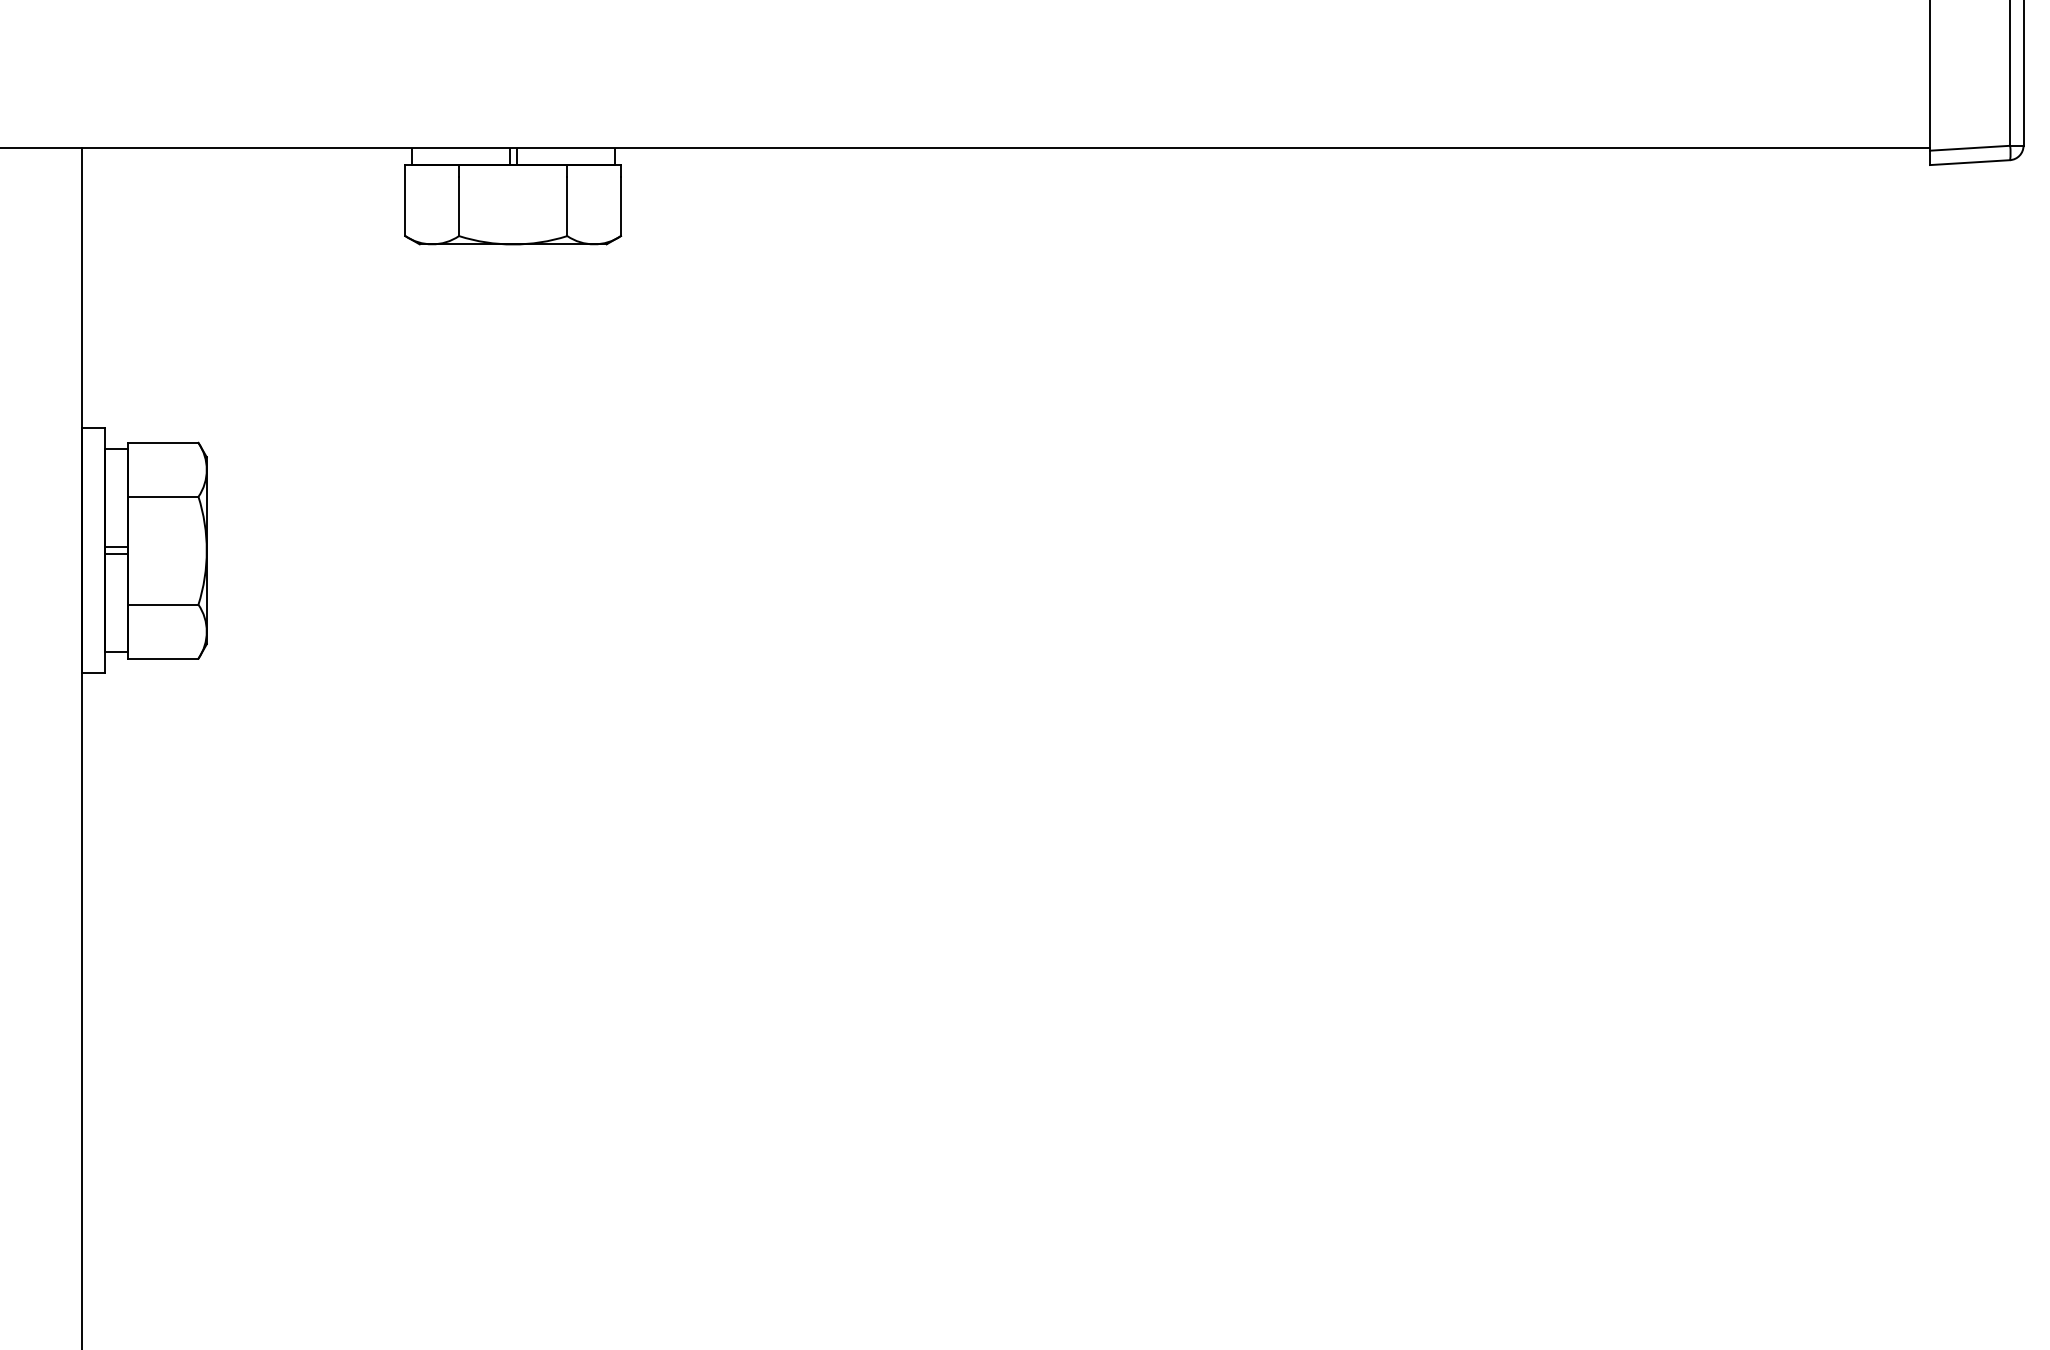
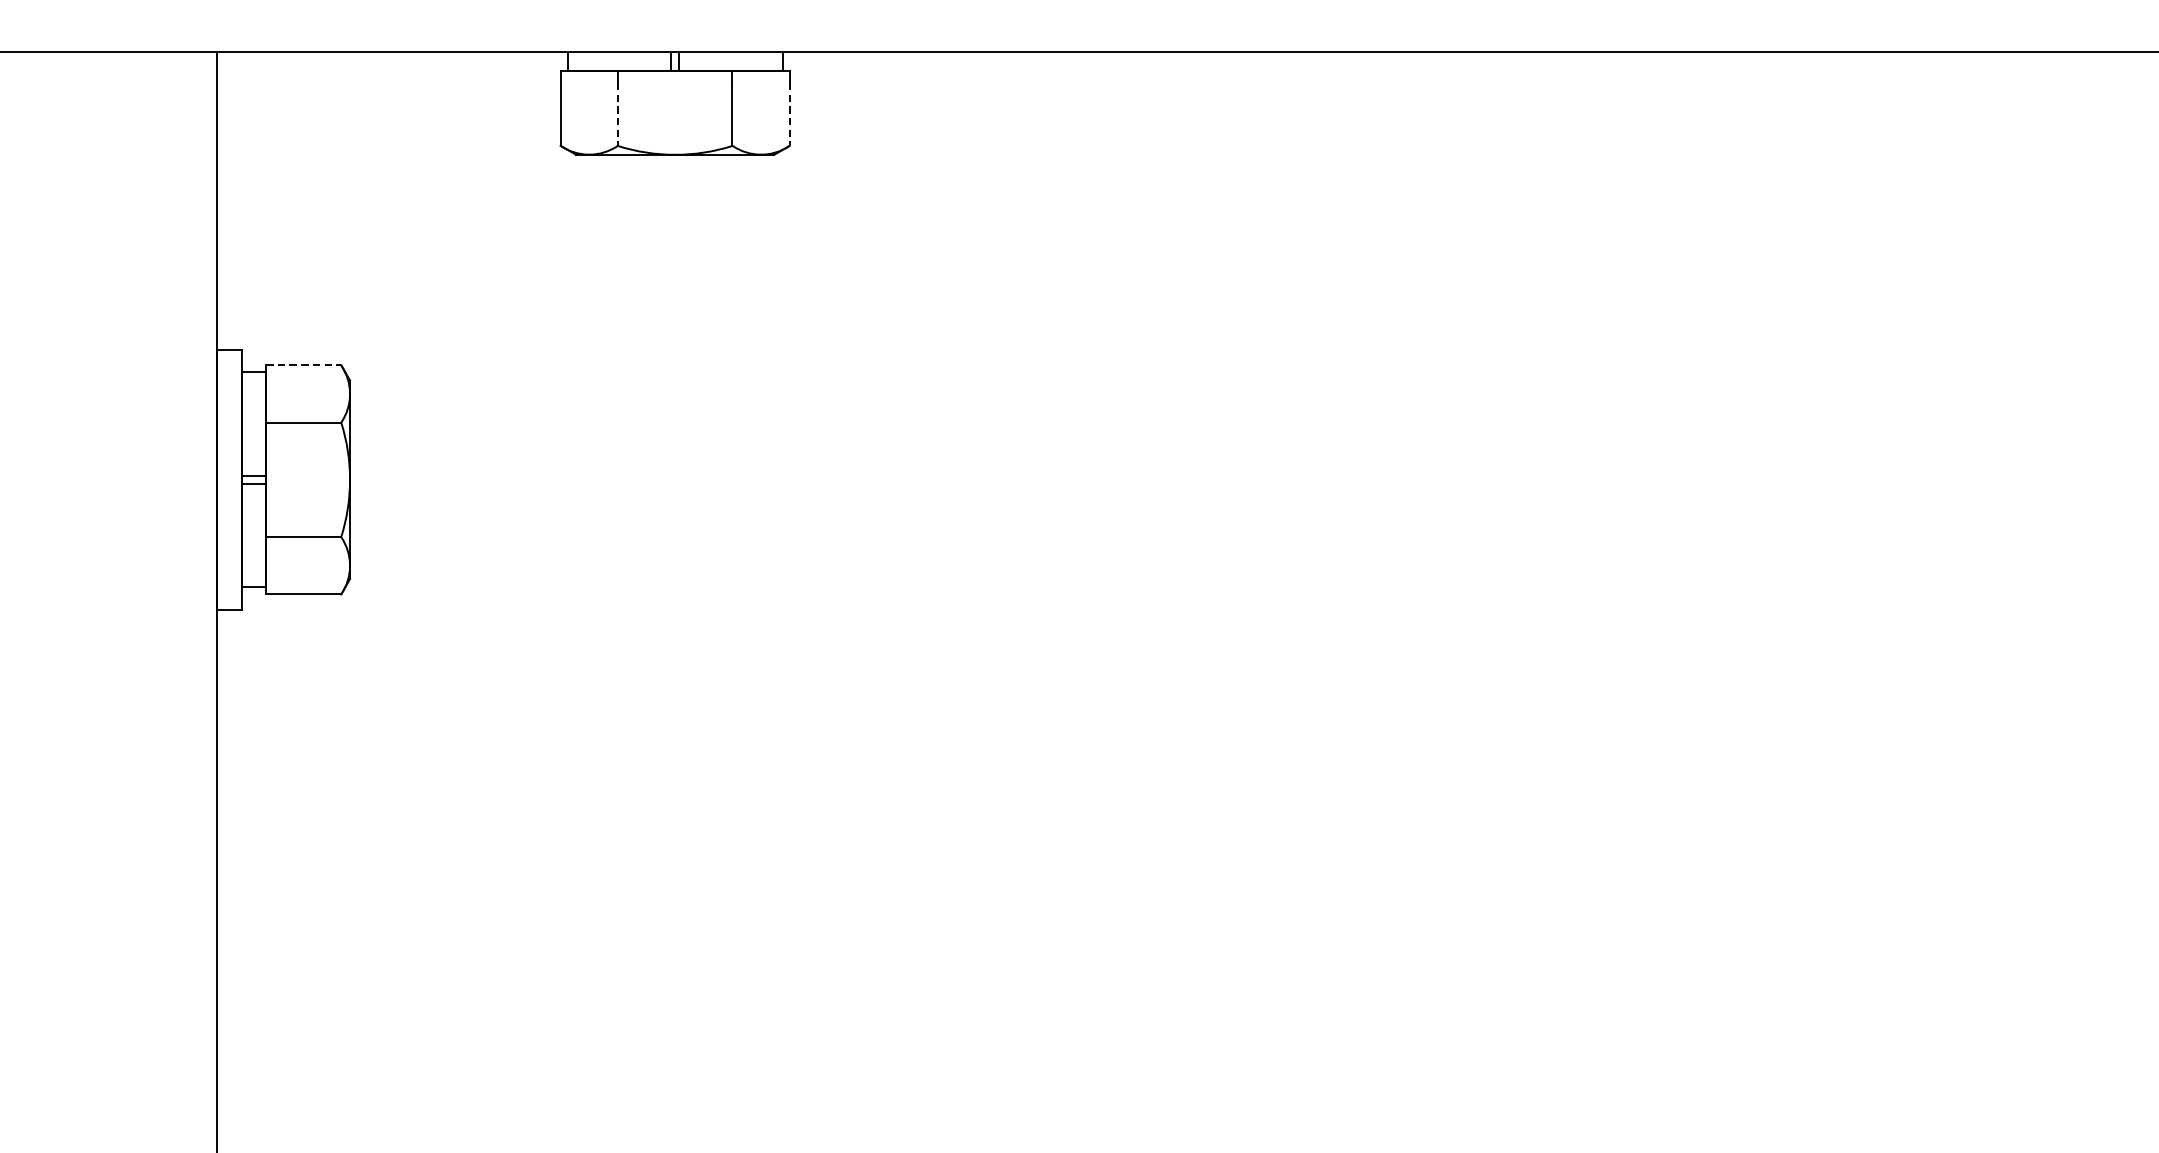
line: (459, 206) -> (618, 114), solid -> dashed
line: (621, 206) -> (790, 114), solid -> dashed
line: (163, 442) -> (304, 364), solid -> dashed

